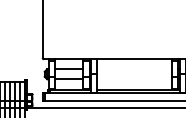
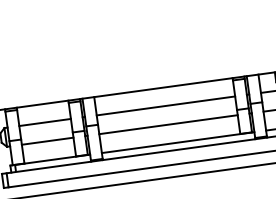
line: (134, 69) -> (165, 106), added
line: (134, 79) -> (168, 124), added

